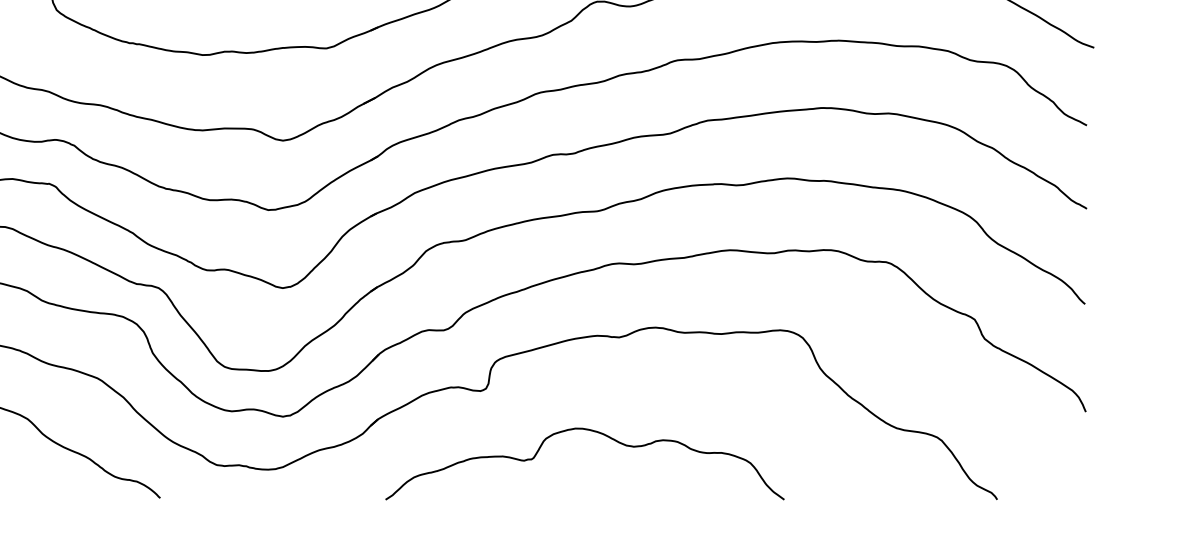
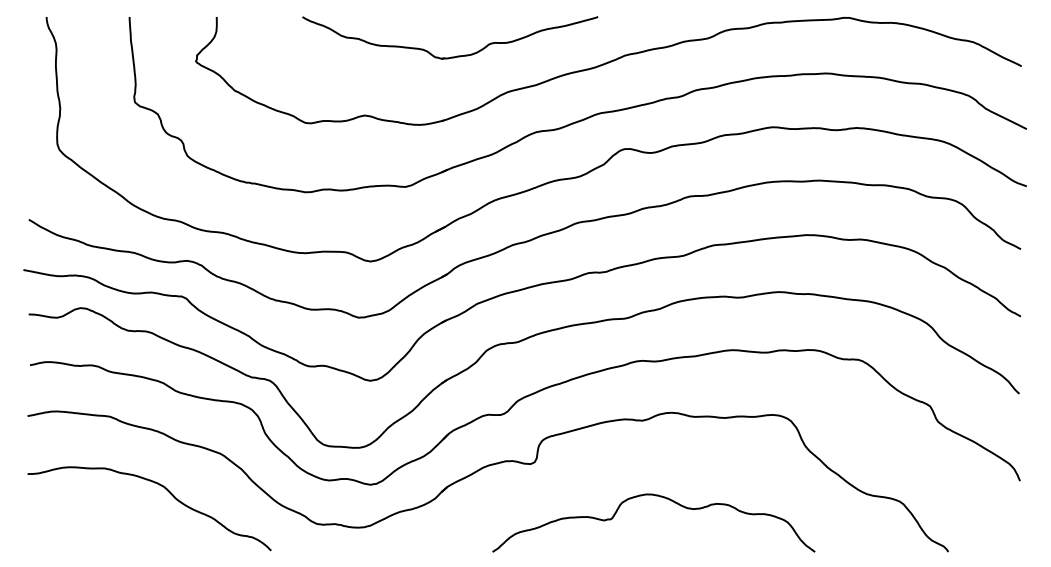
curve: (593, 432) -> (660, 497), moved

